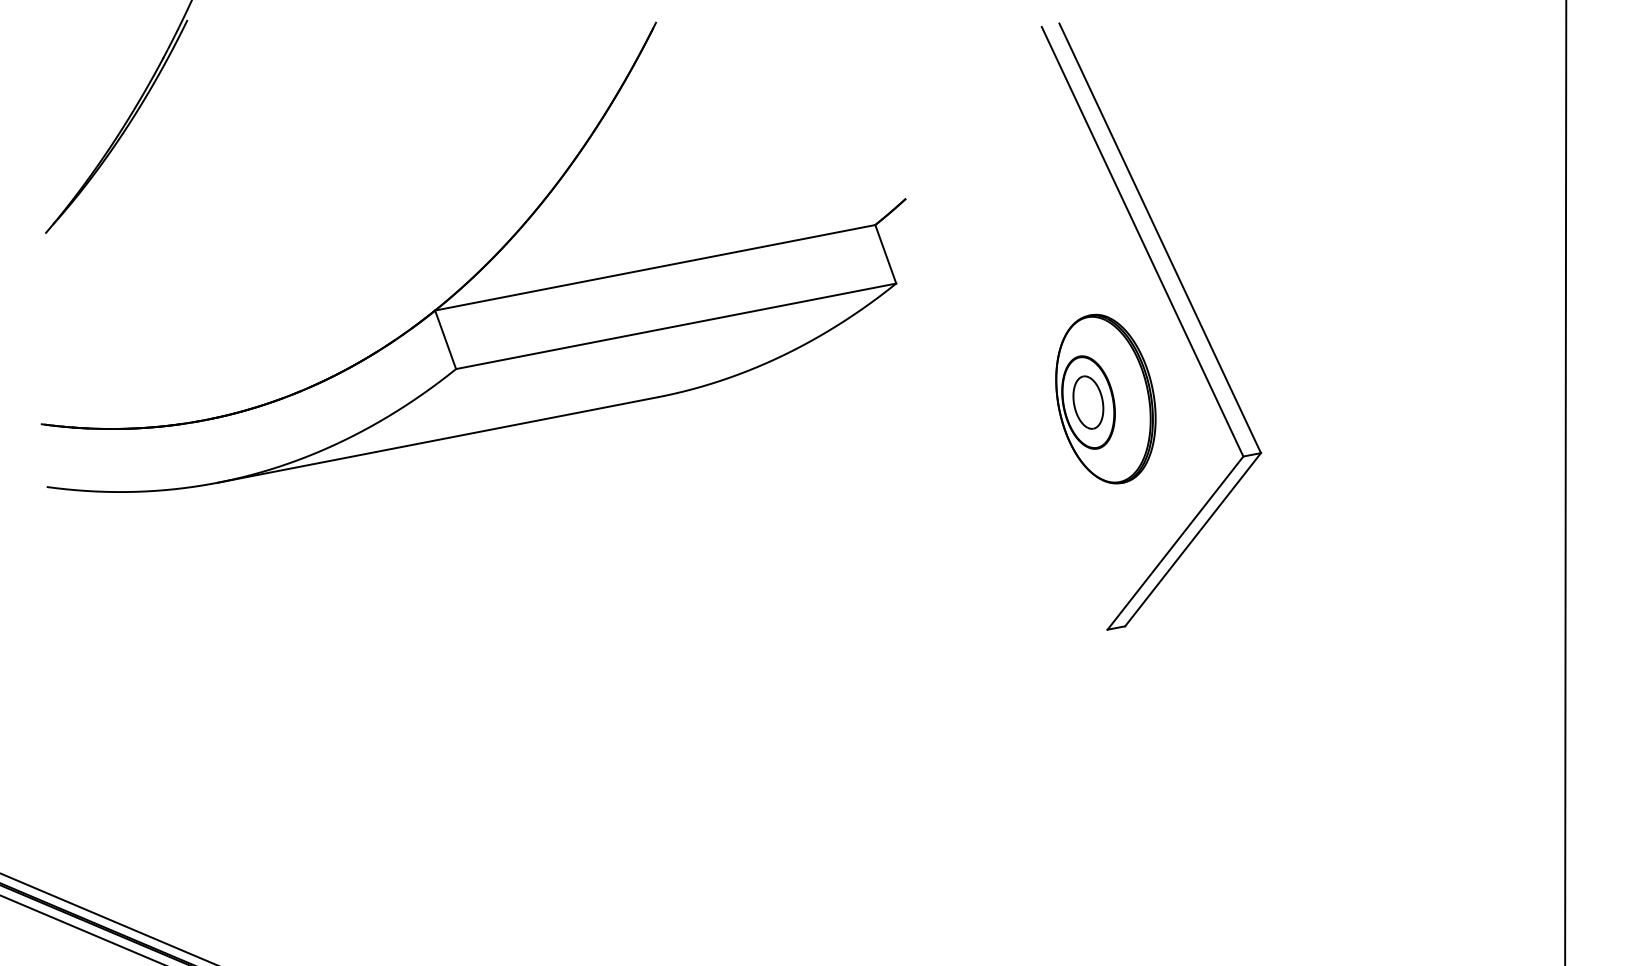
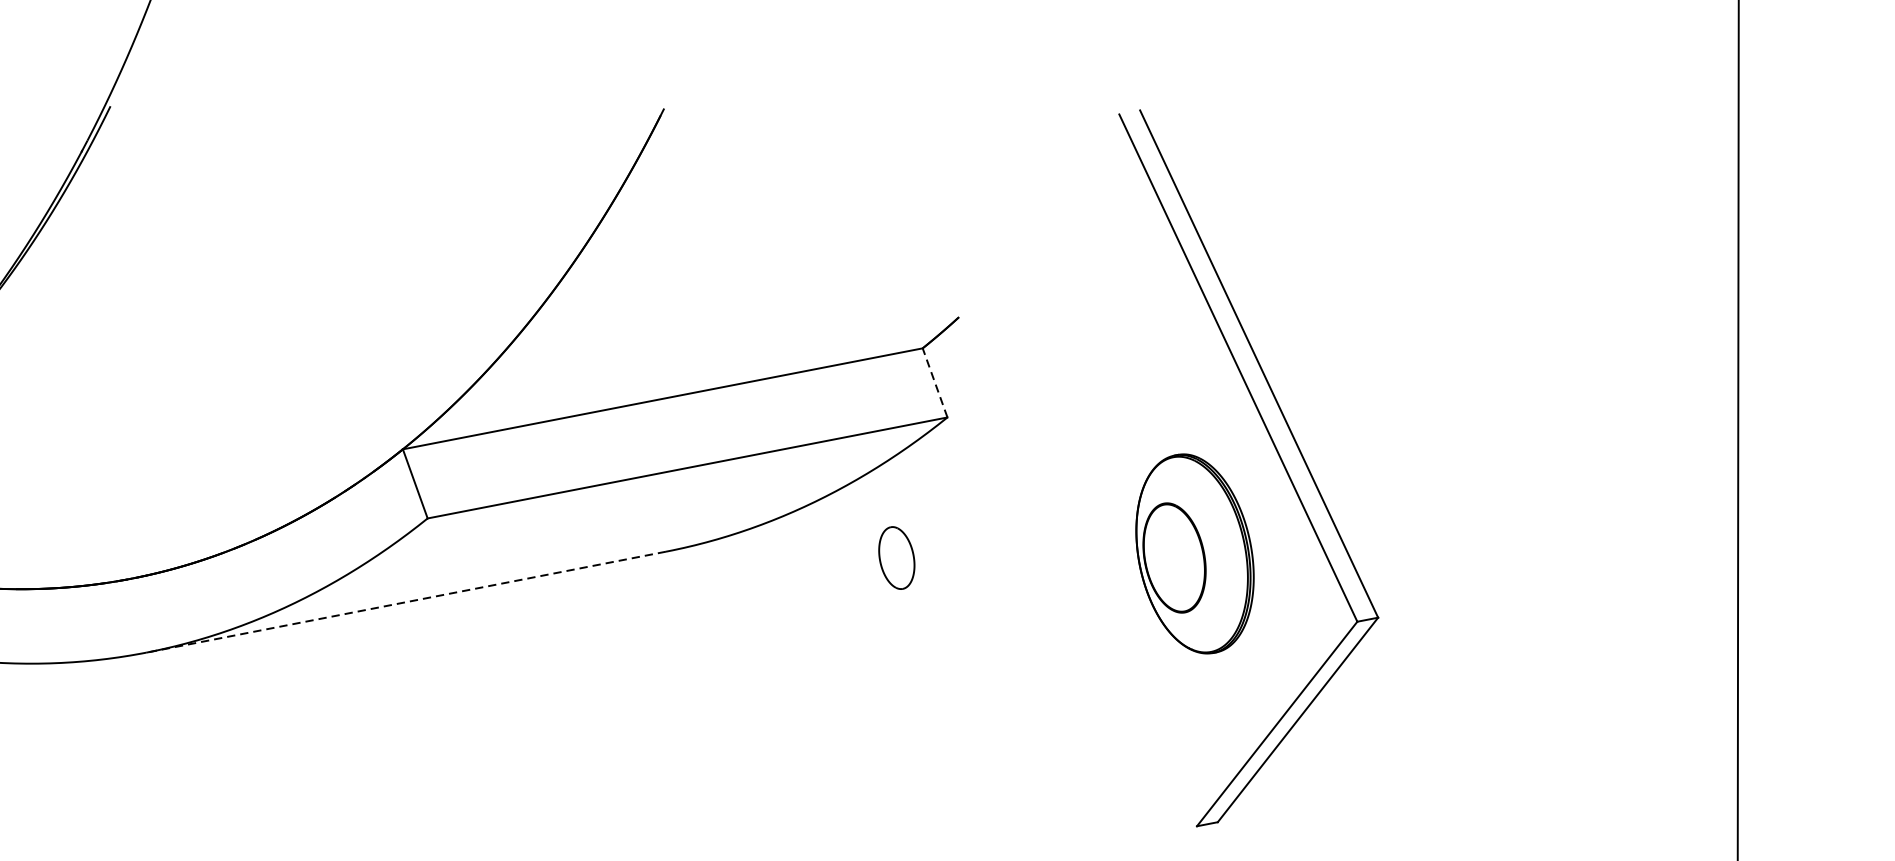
line: (885, 253) -> (934, 381), solid -> dashed
part: (1088, 402) -> (896, 557), moved
line: (437, 440) -> (405, 602), solid -> dashed

